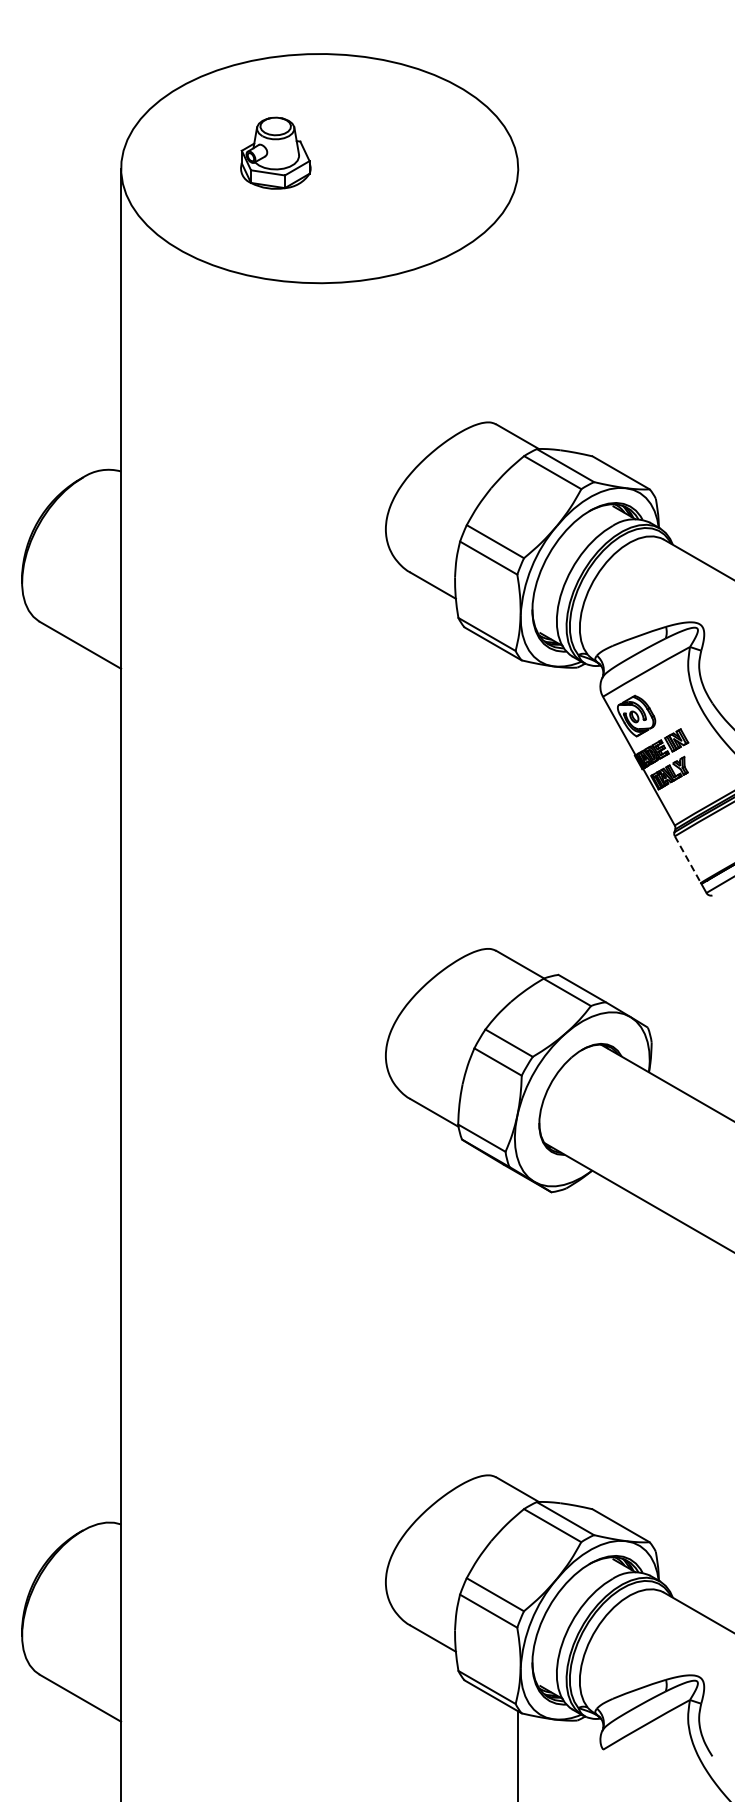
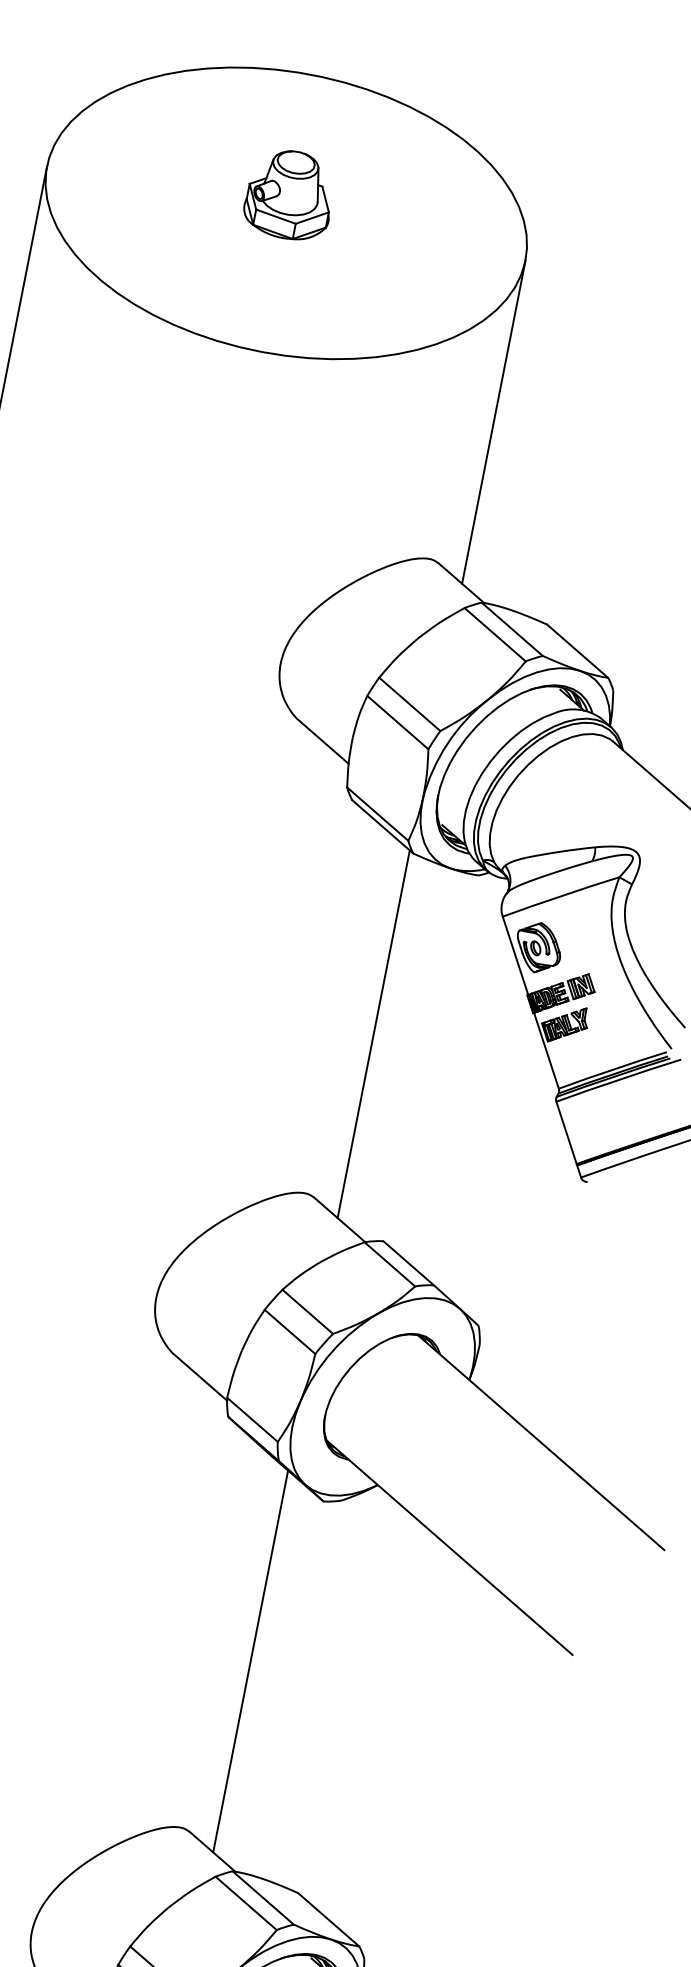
part: (275, 152) -> (289, 193), moved
line: (518, 302) -> (494, 421), added
line: (518, 810) -> (374, 1033), added
line: (687, 859) -> (566, 1132), dashed -> solid
line: (518, 1331) -> (250, 1661), added

